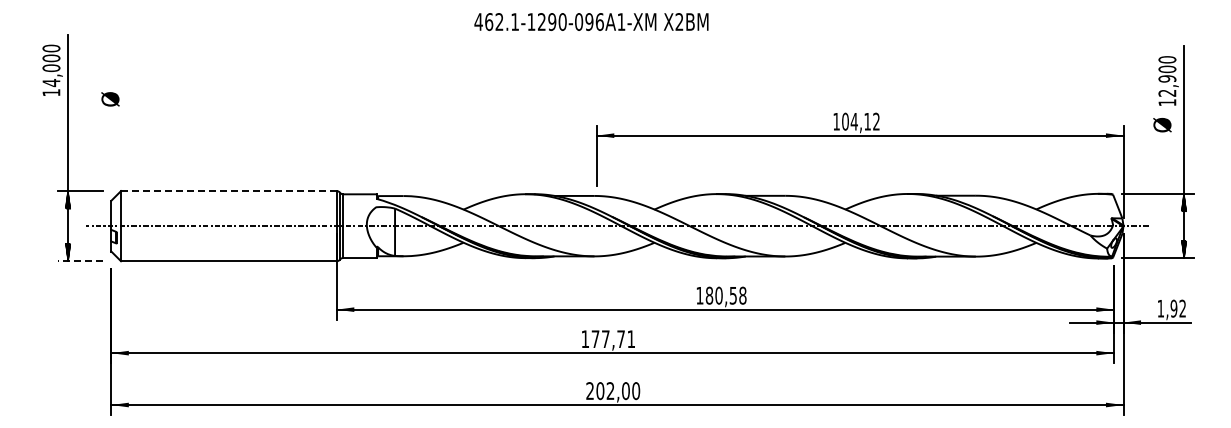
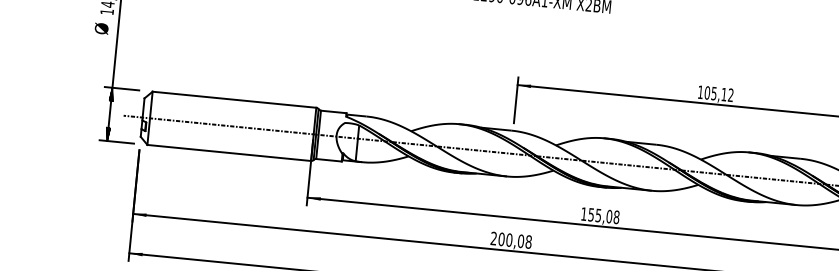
text: (110, 99) -> (101, 28), moved
text: (853, 121) -> (713, 93), 104,12 -> 105,12
line: (228, 191) -> (234, 100), dashed -> solid
line: (80, 261) -> (116, 142), dashed -> solid
text: (721, 295) -> (600, 215), 180,58 -> 155,08
text: (608, 339) -> (511, 240), 177,71 -> 200,08

